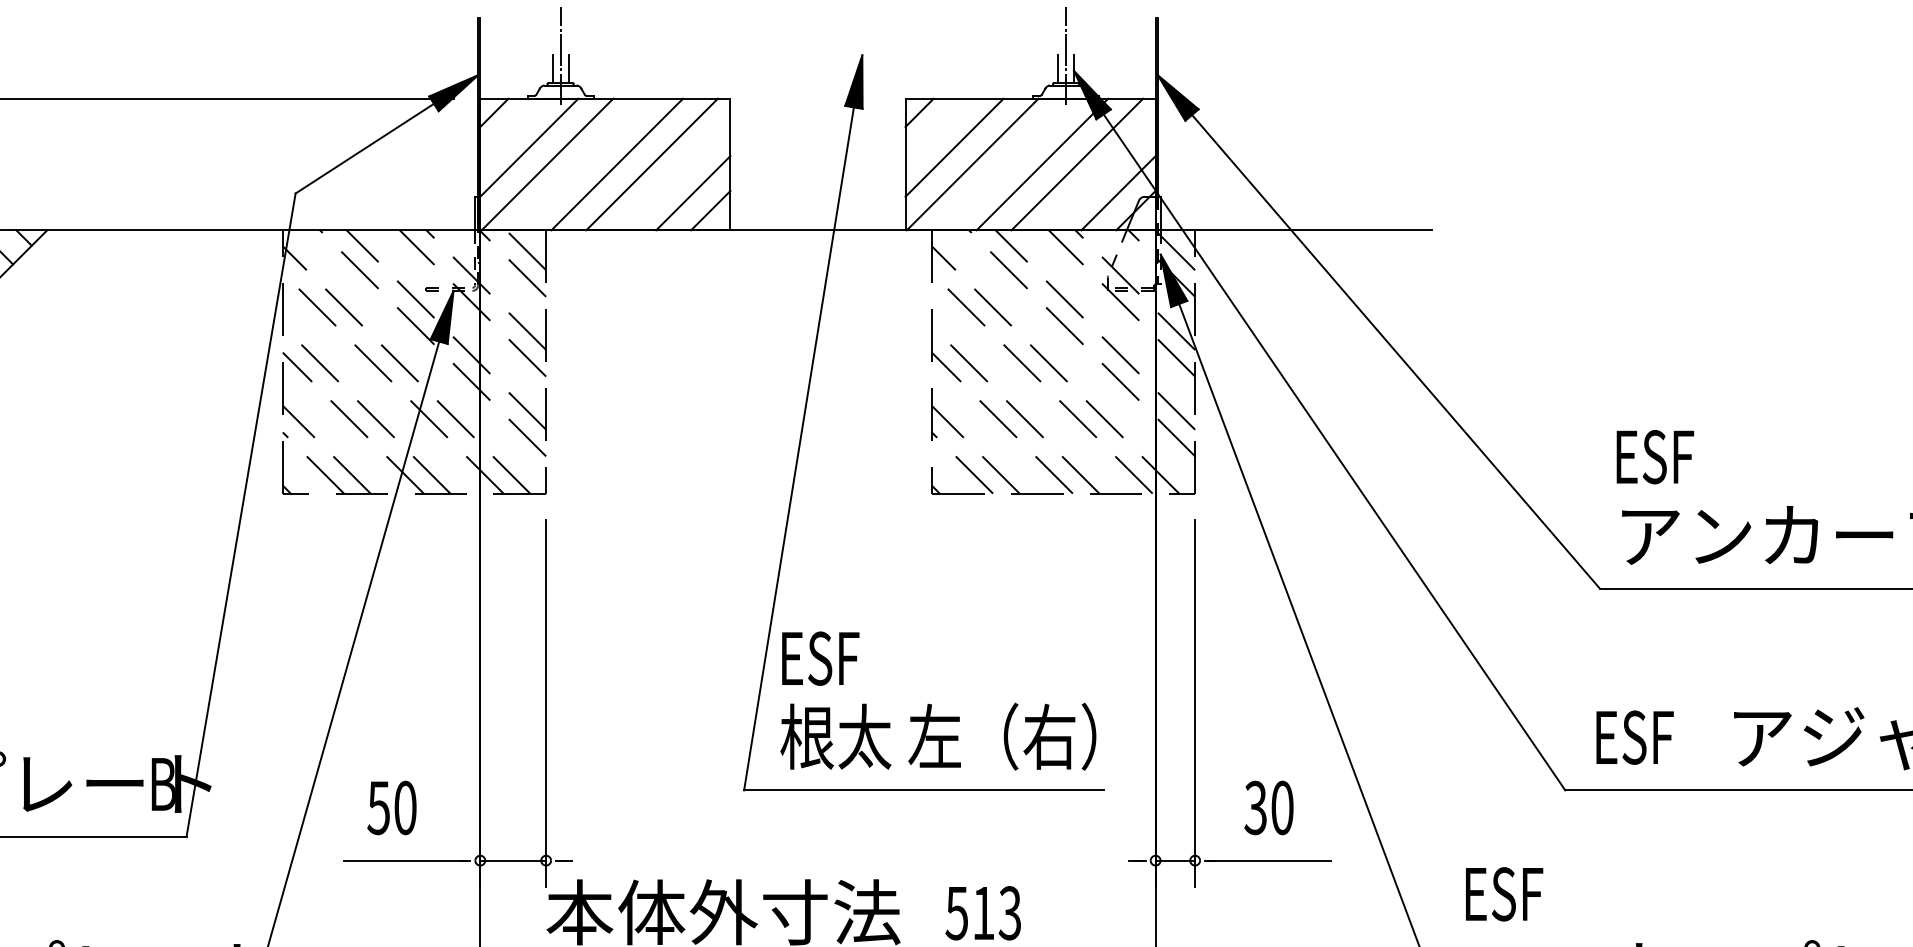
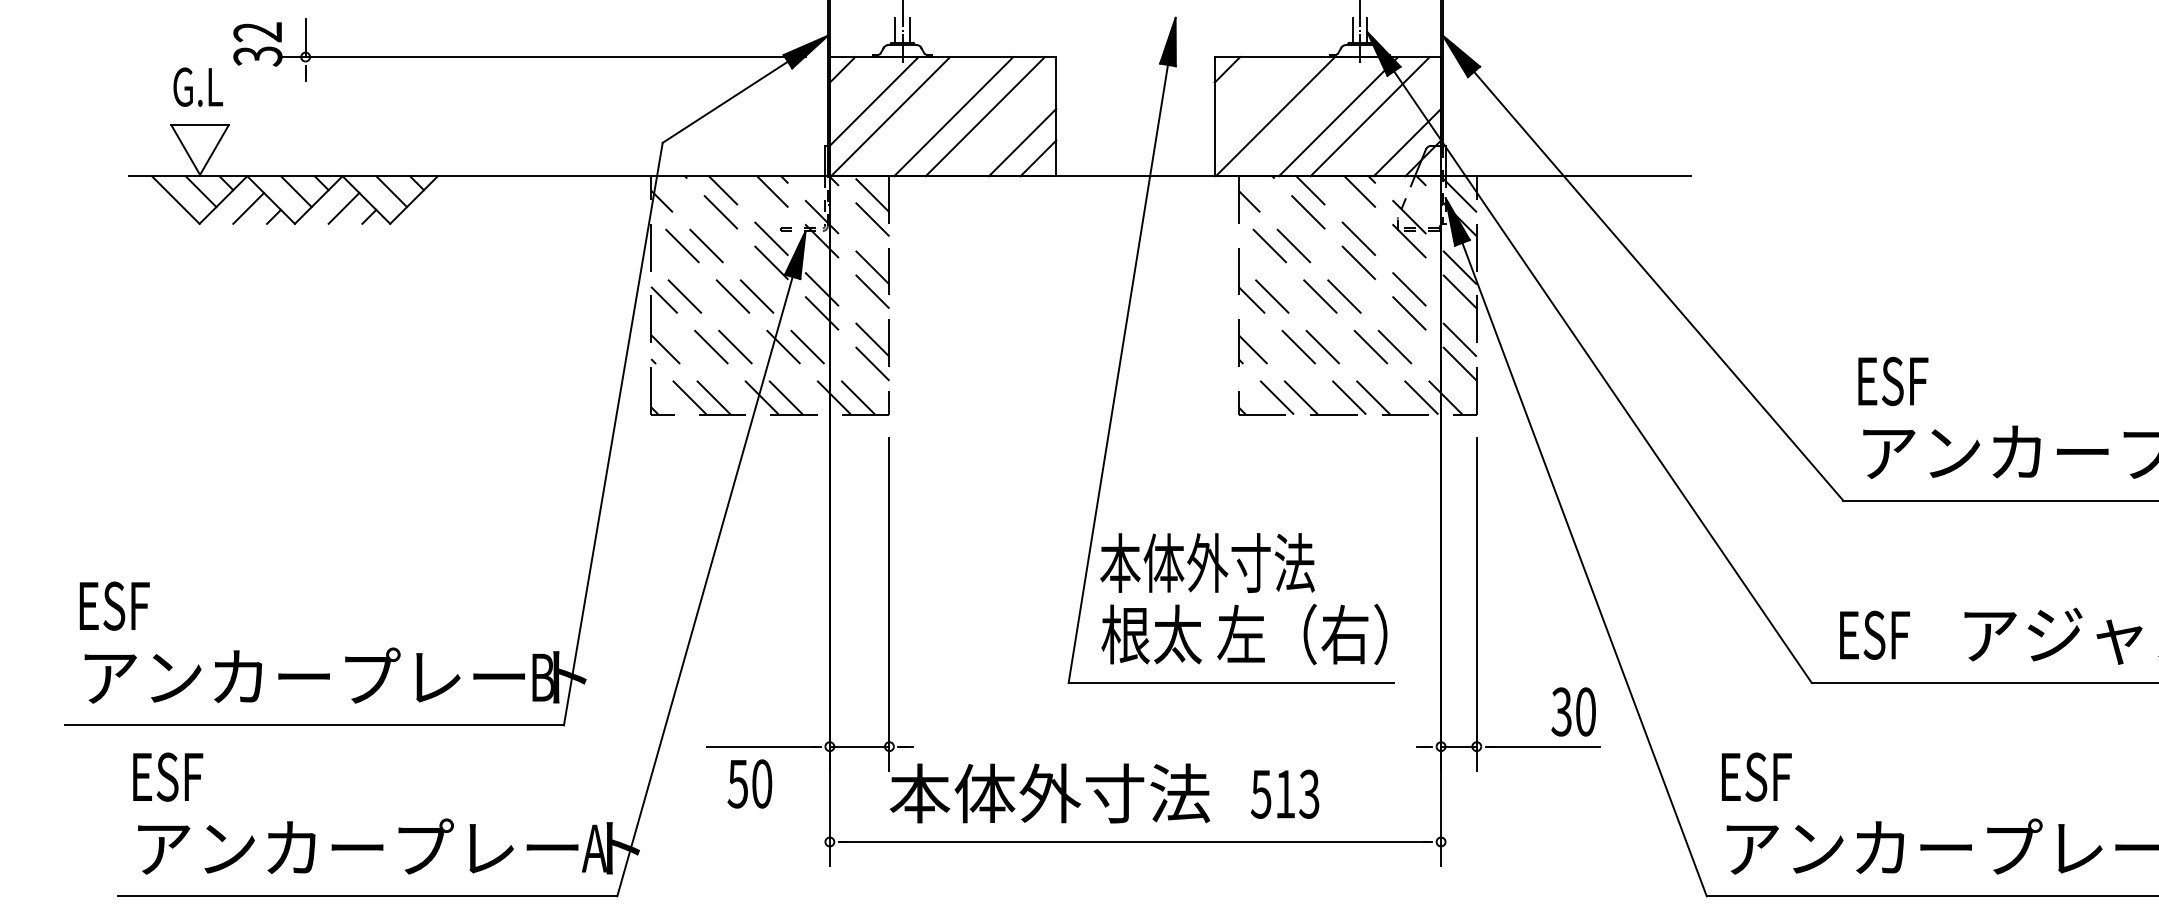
line: (953, 147) -> (1258, 101), removed
text: (897, 657) -> (1207, 562), ESF -> 本体外寸法
text: (391, 807) -> (749, 783), moved
text: (1268, 807) -> (1573, 711), moved

